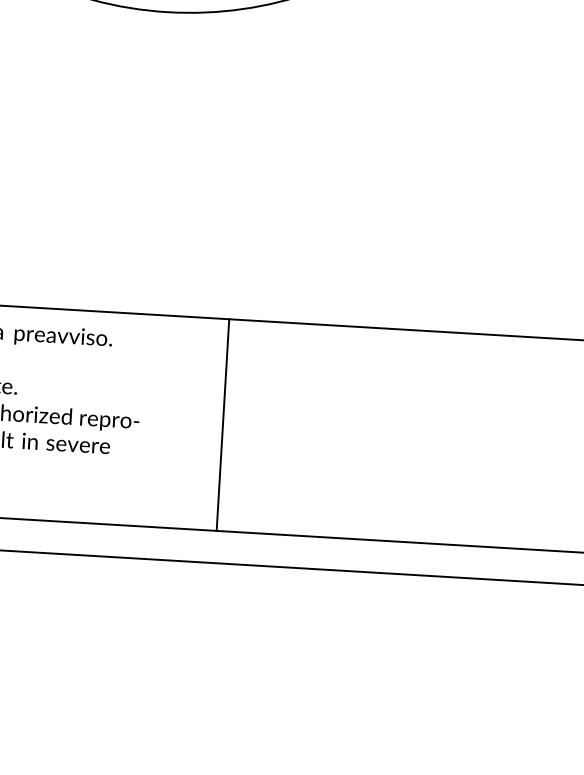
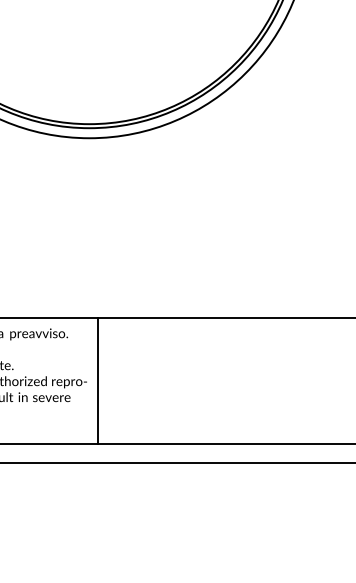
line: (222, 424) -> (97, 380), moved

